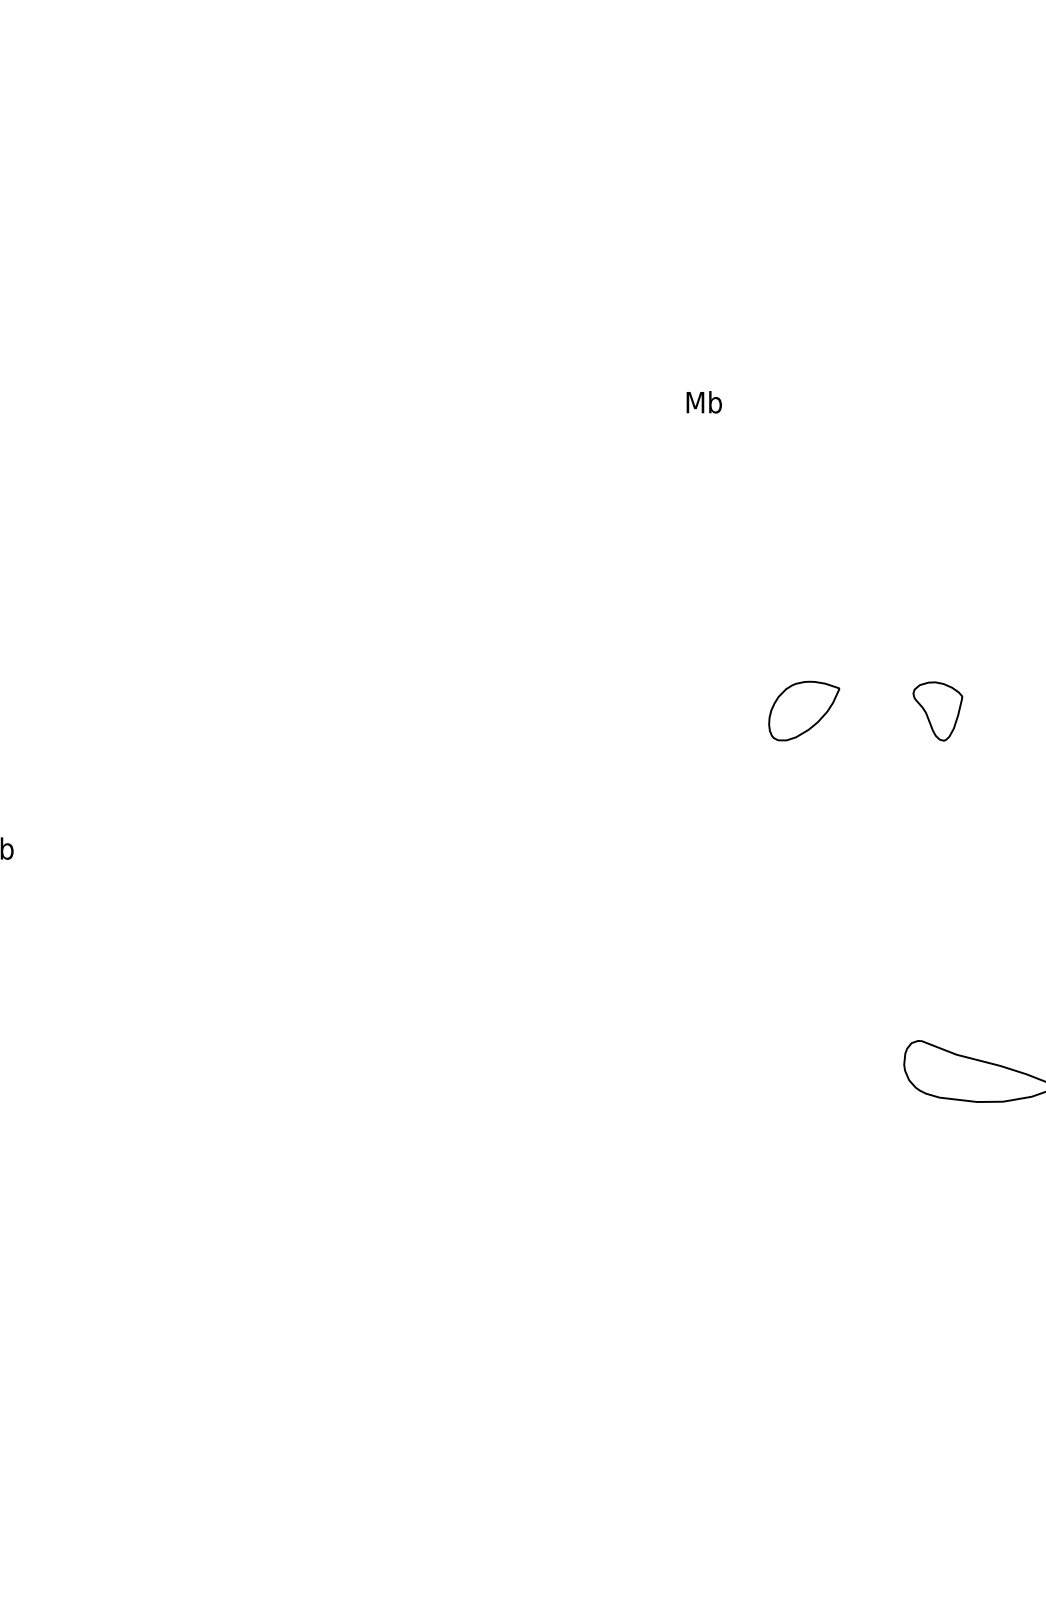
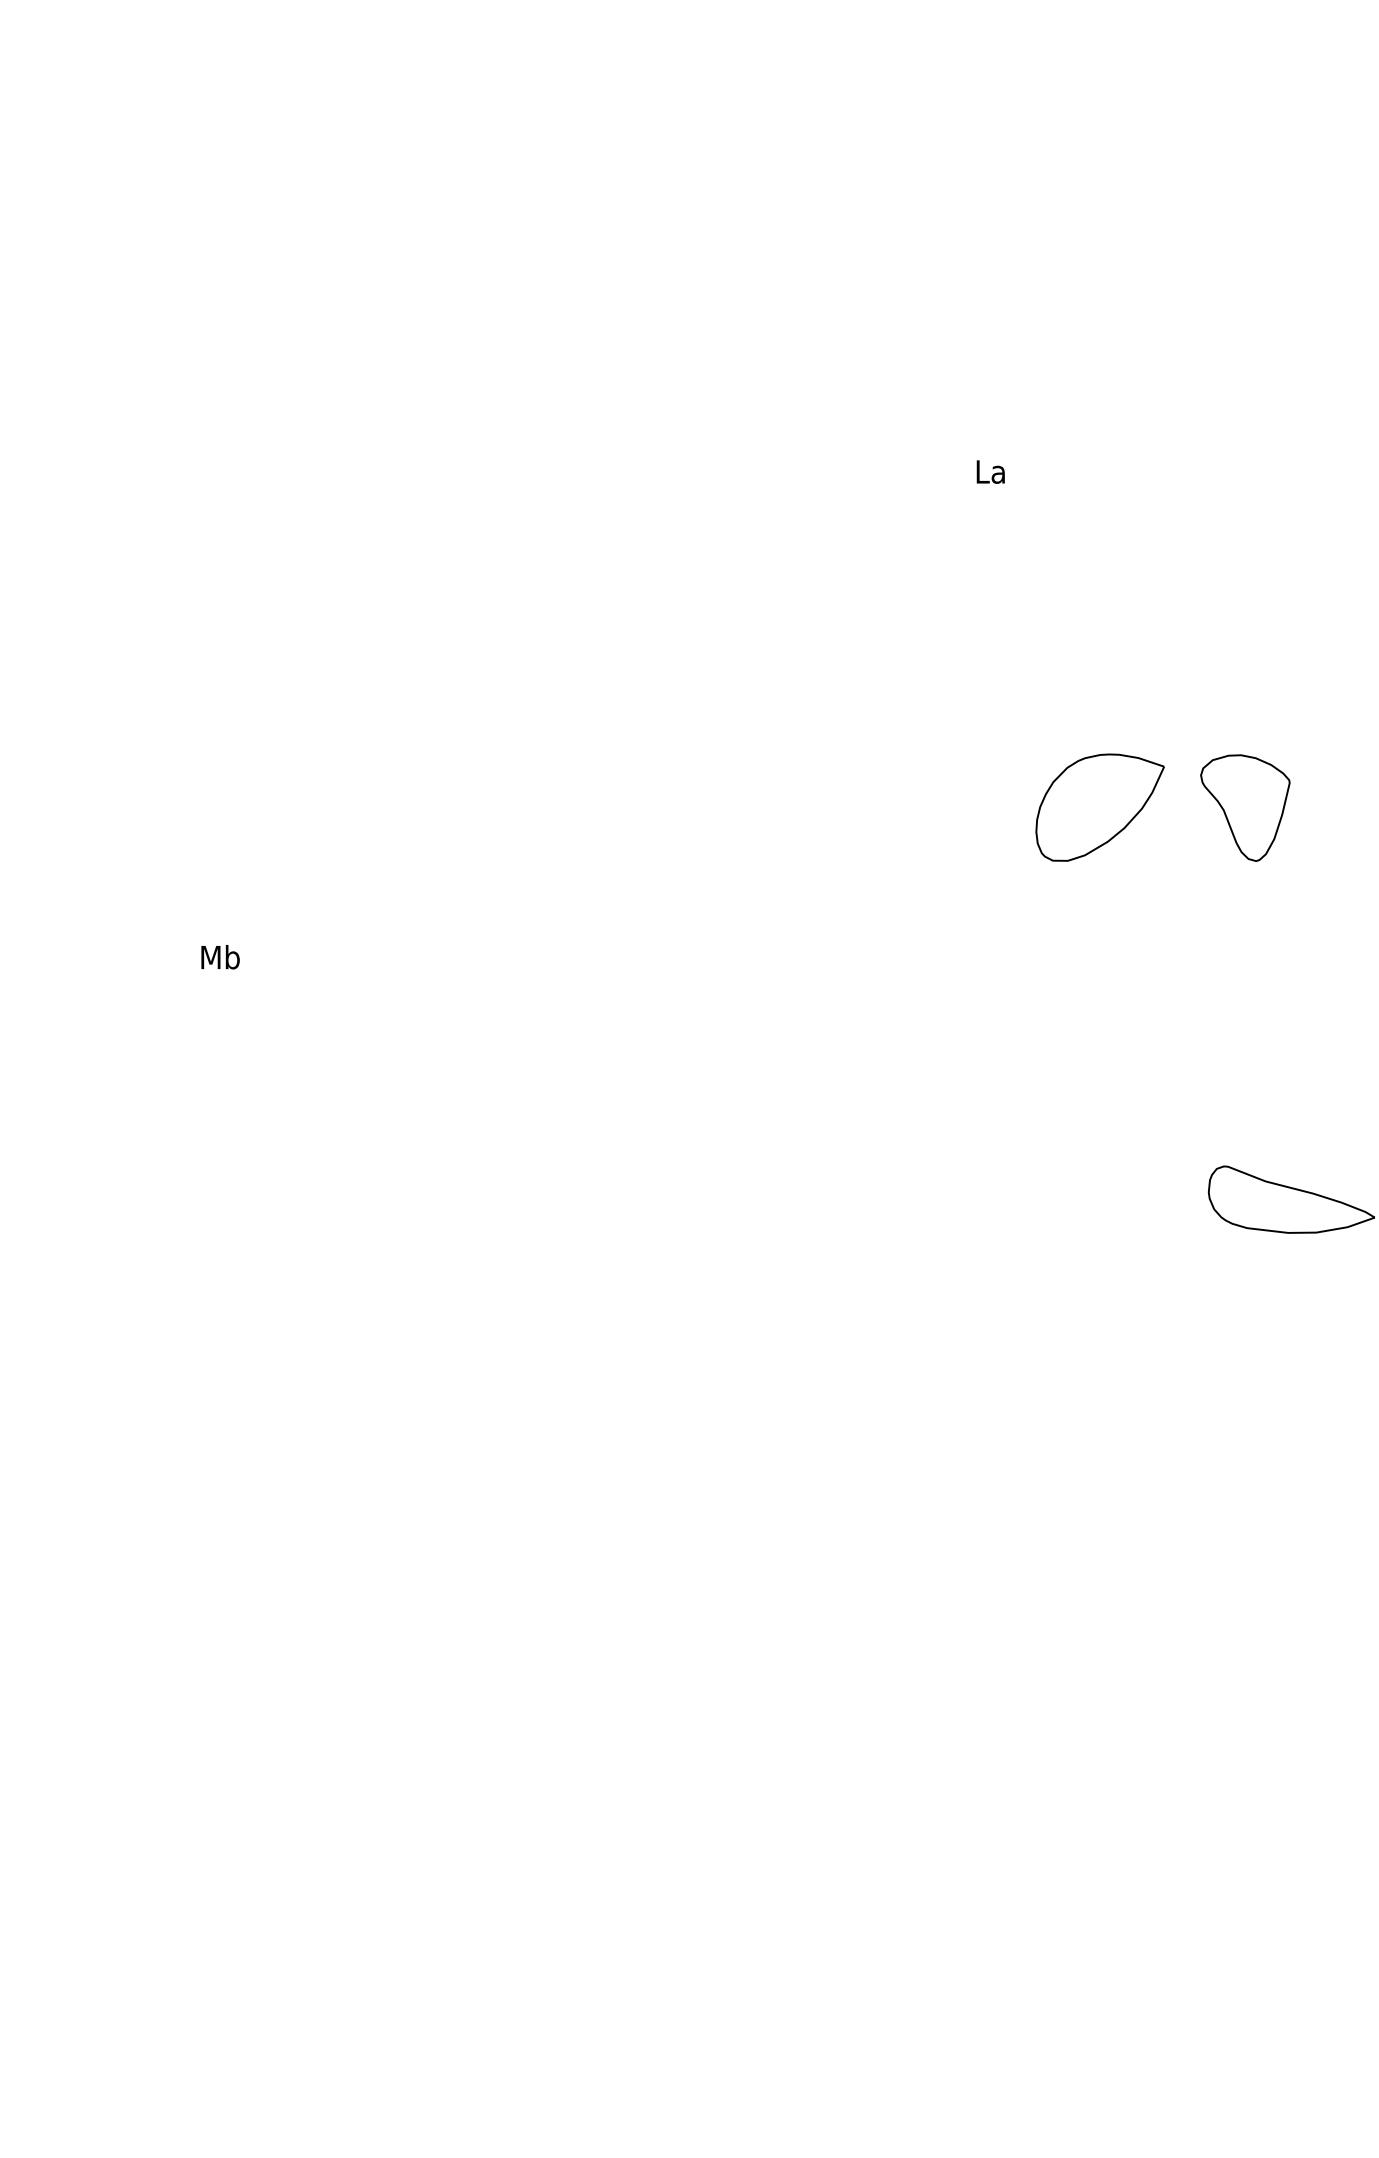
text: (704, 402) -> (991, 471), Mb -> La
part: (803, 711) -> (1099, 807), size x1.67
part: (937, 711) -> (1245, 807), size x1.67

